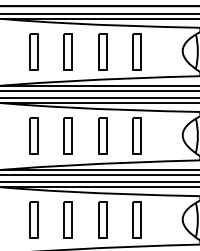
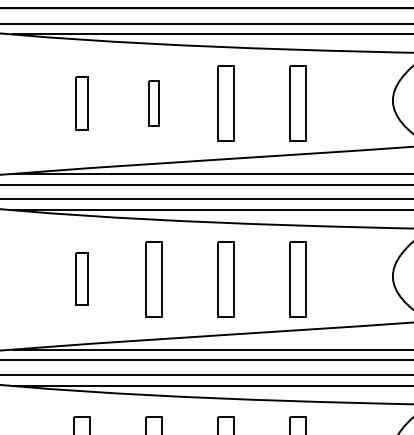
part: (33, 51) -> (81, 102), size x0.7
part: (67, 51) -> (152, 102), size x0.6
part: (33, 135) -> (81, 277), size x0.7

